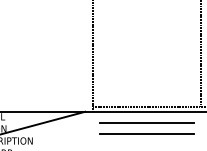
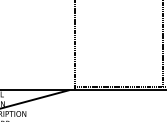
line: (146, 122) -> (118, 99), removed
line: (146, 133) -> (118, 107), removed

